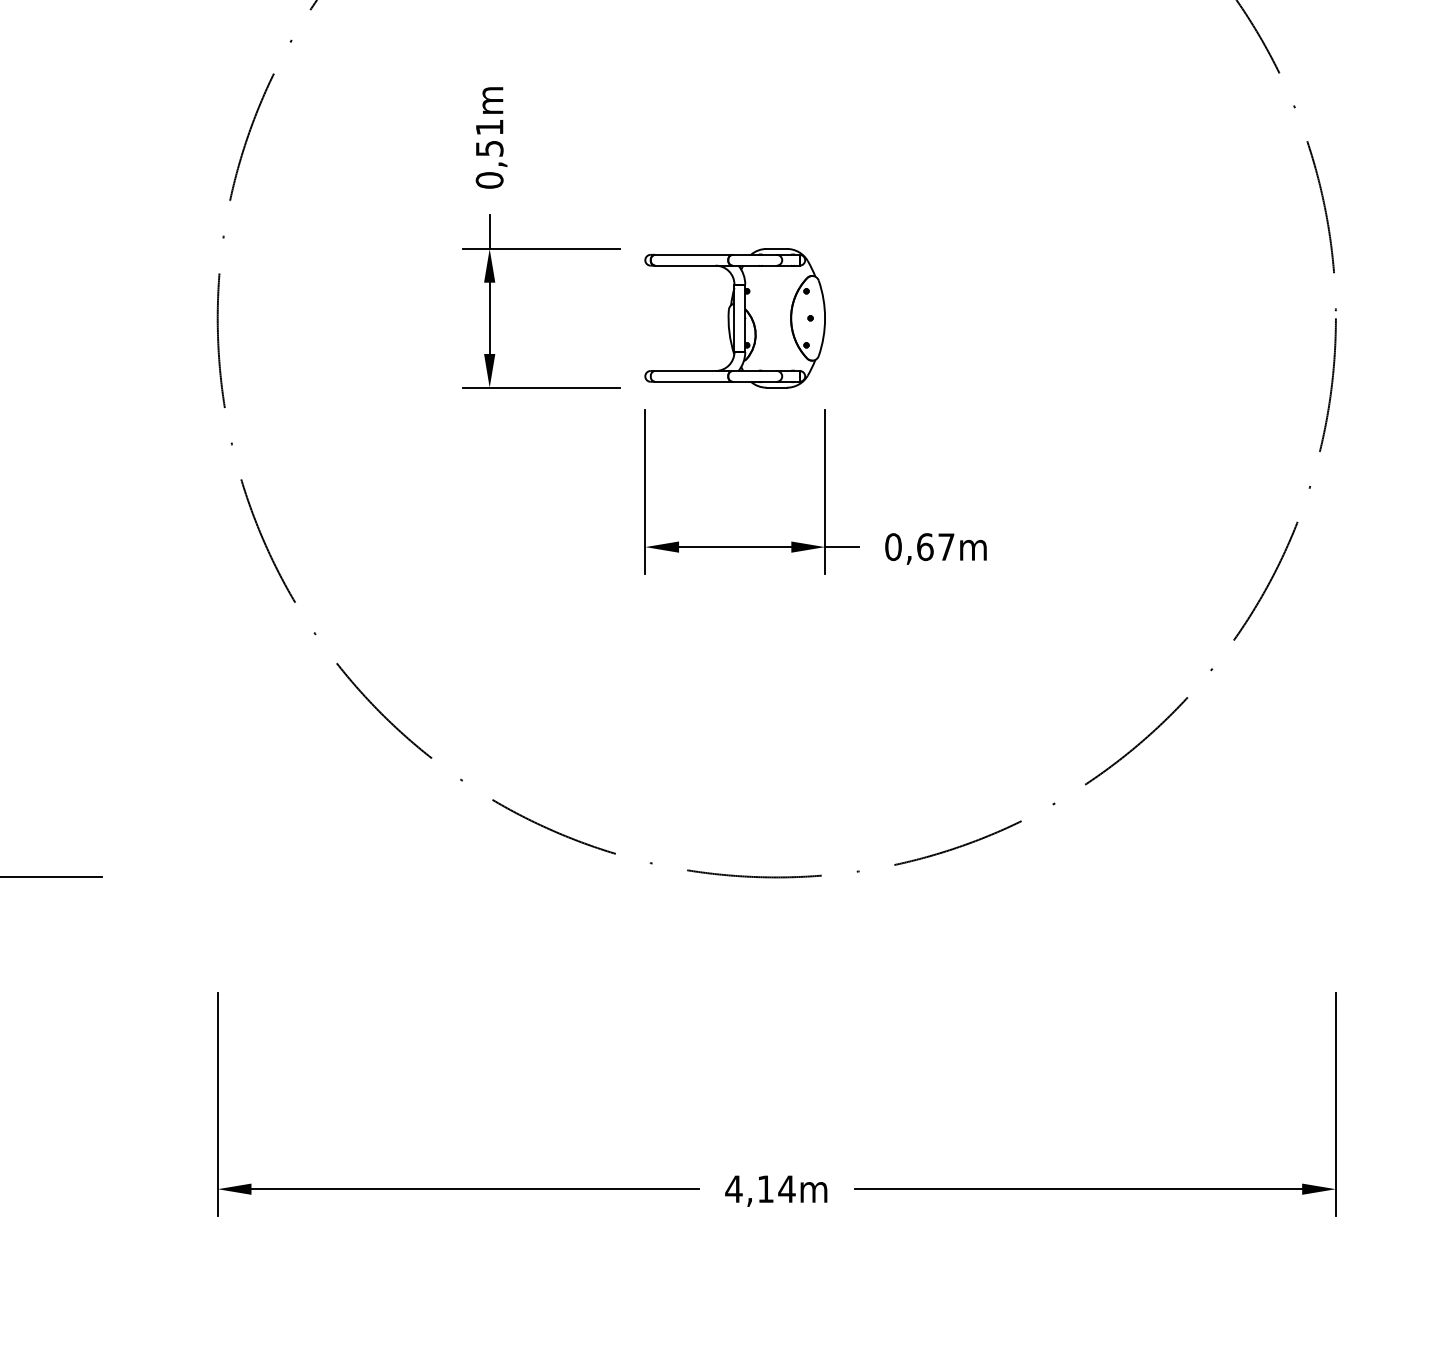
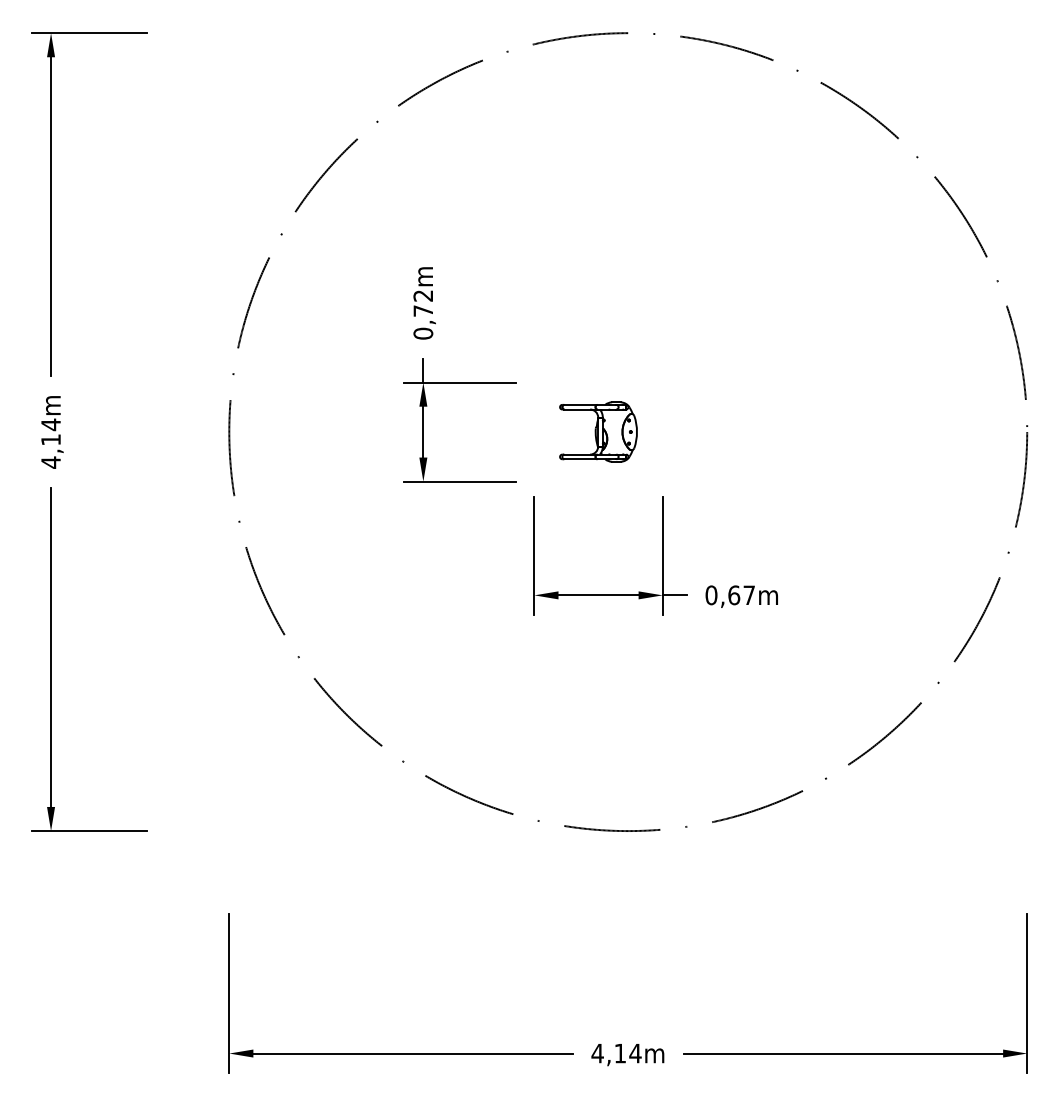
text: (489, 138) -> (423, 303), 0,51m -> 0,72m
part: (735, 317) -> (598, 431), size x0.6

